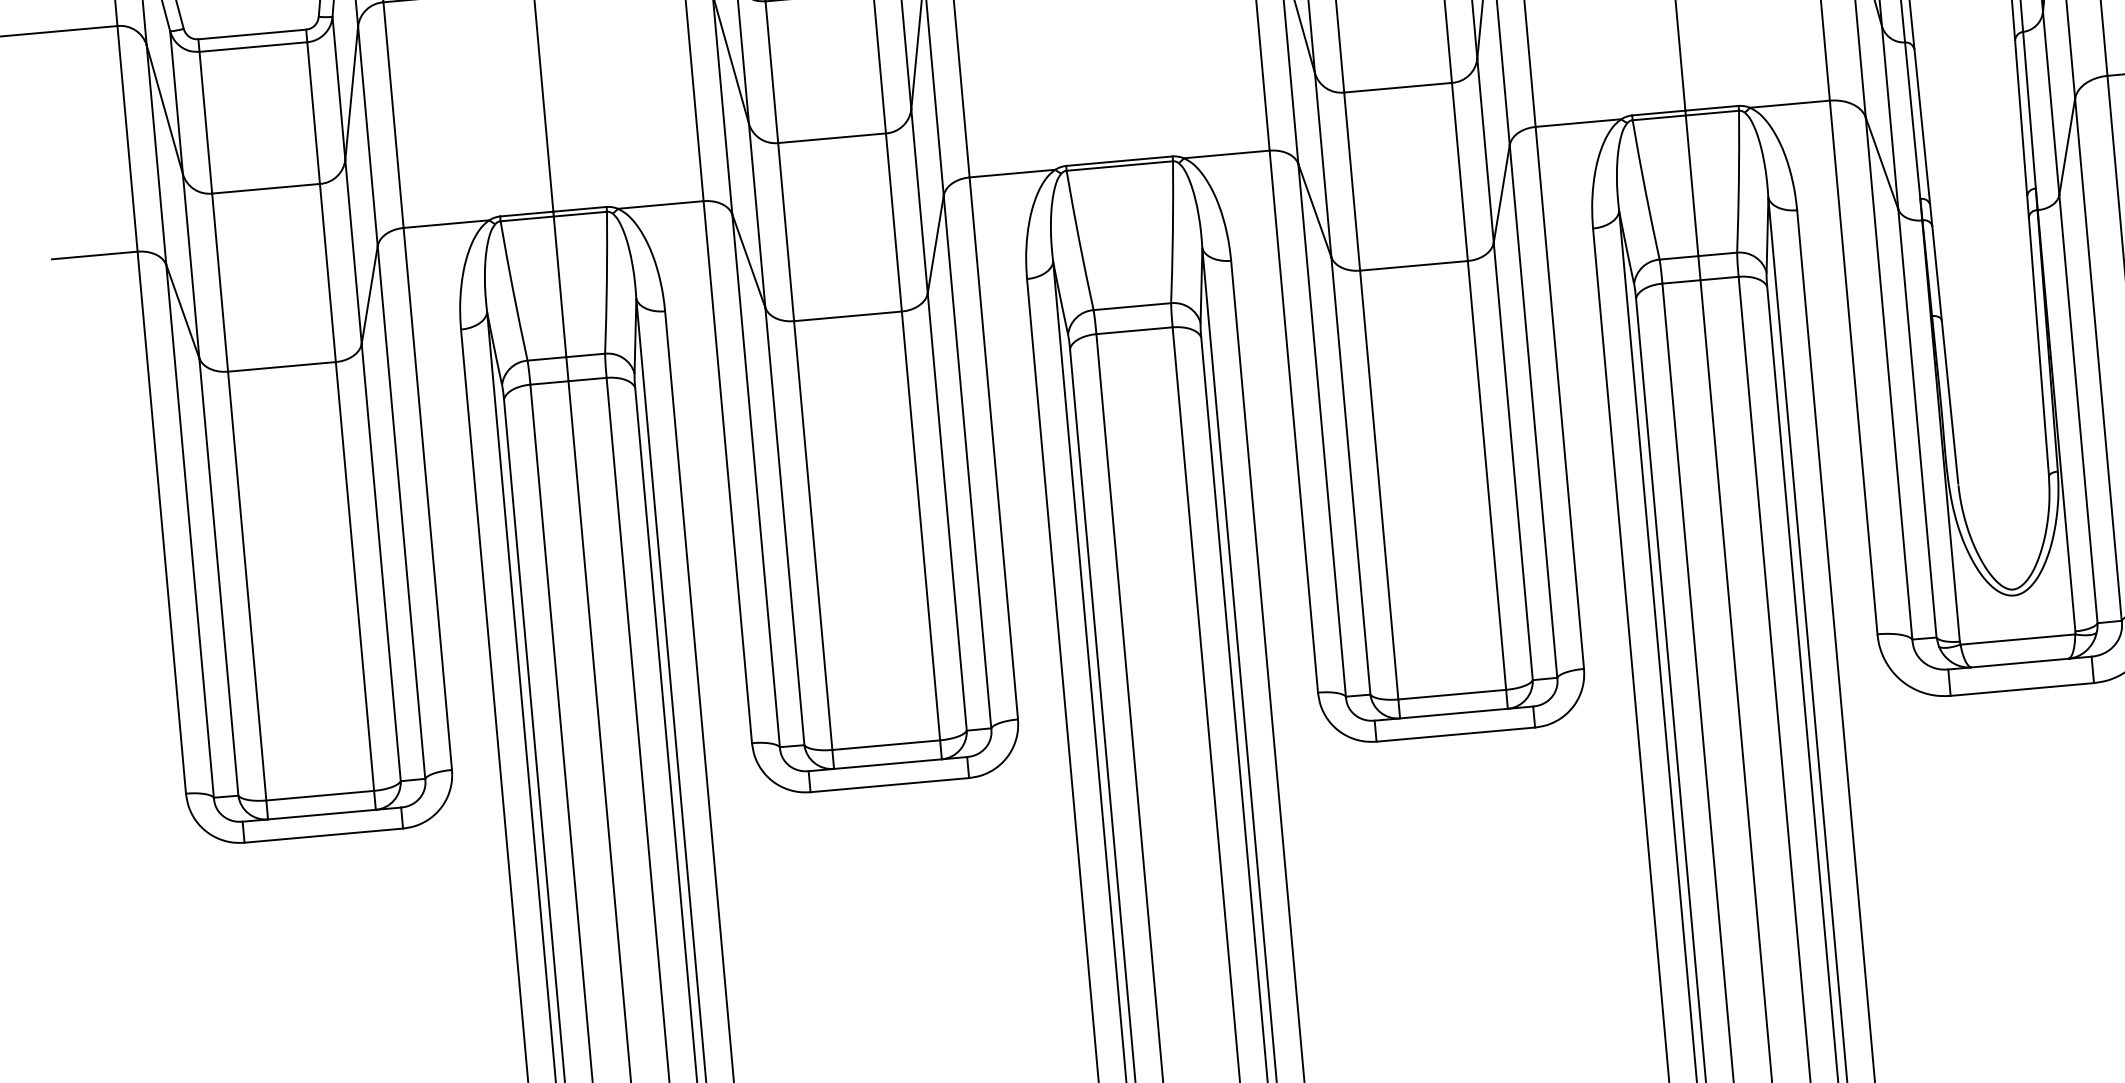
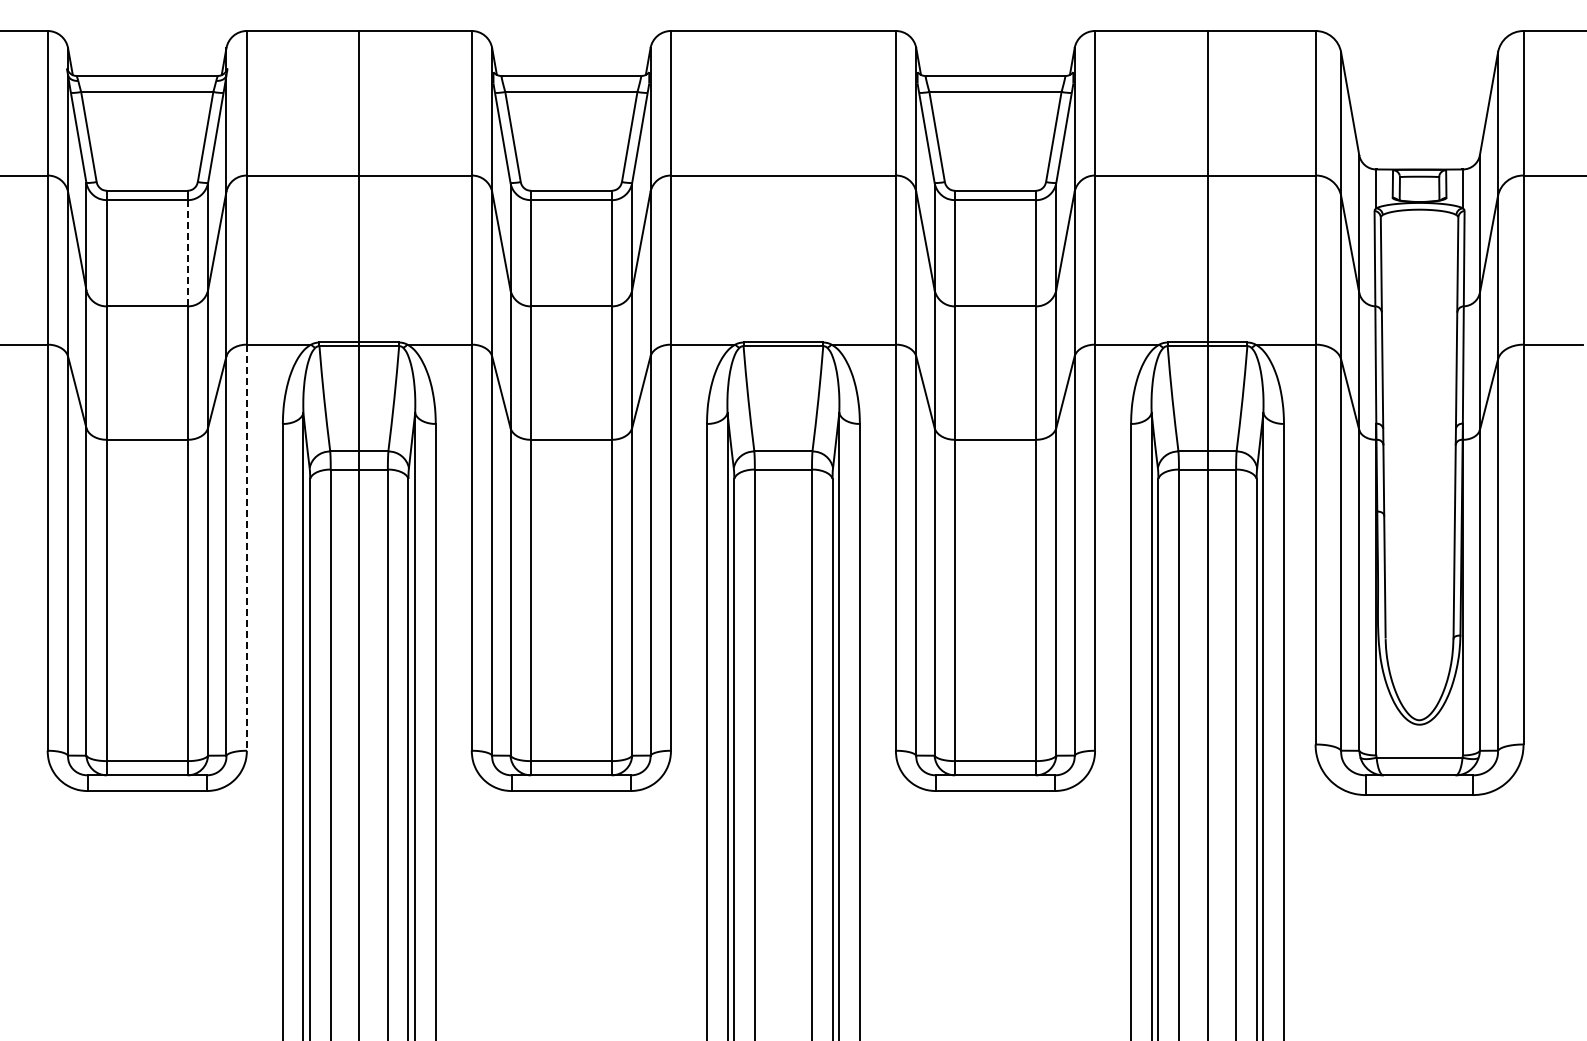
line: (313, 112) -> (187, 252), solid -> dashed
line: (427, 500) -> (246, 548), solid -> dashed

